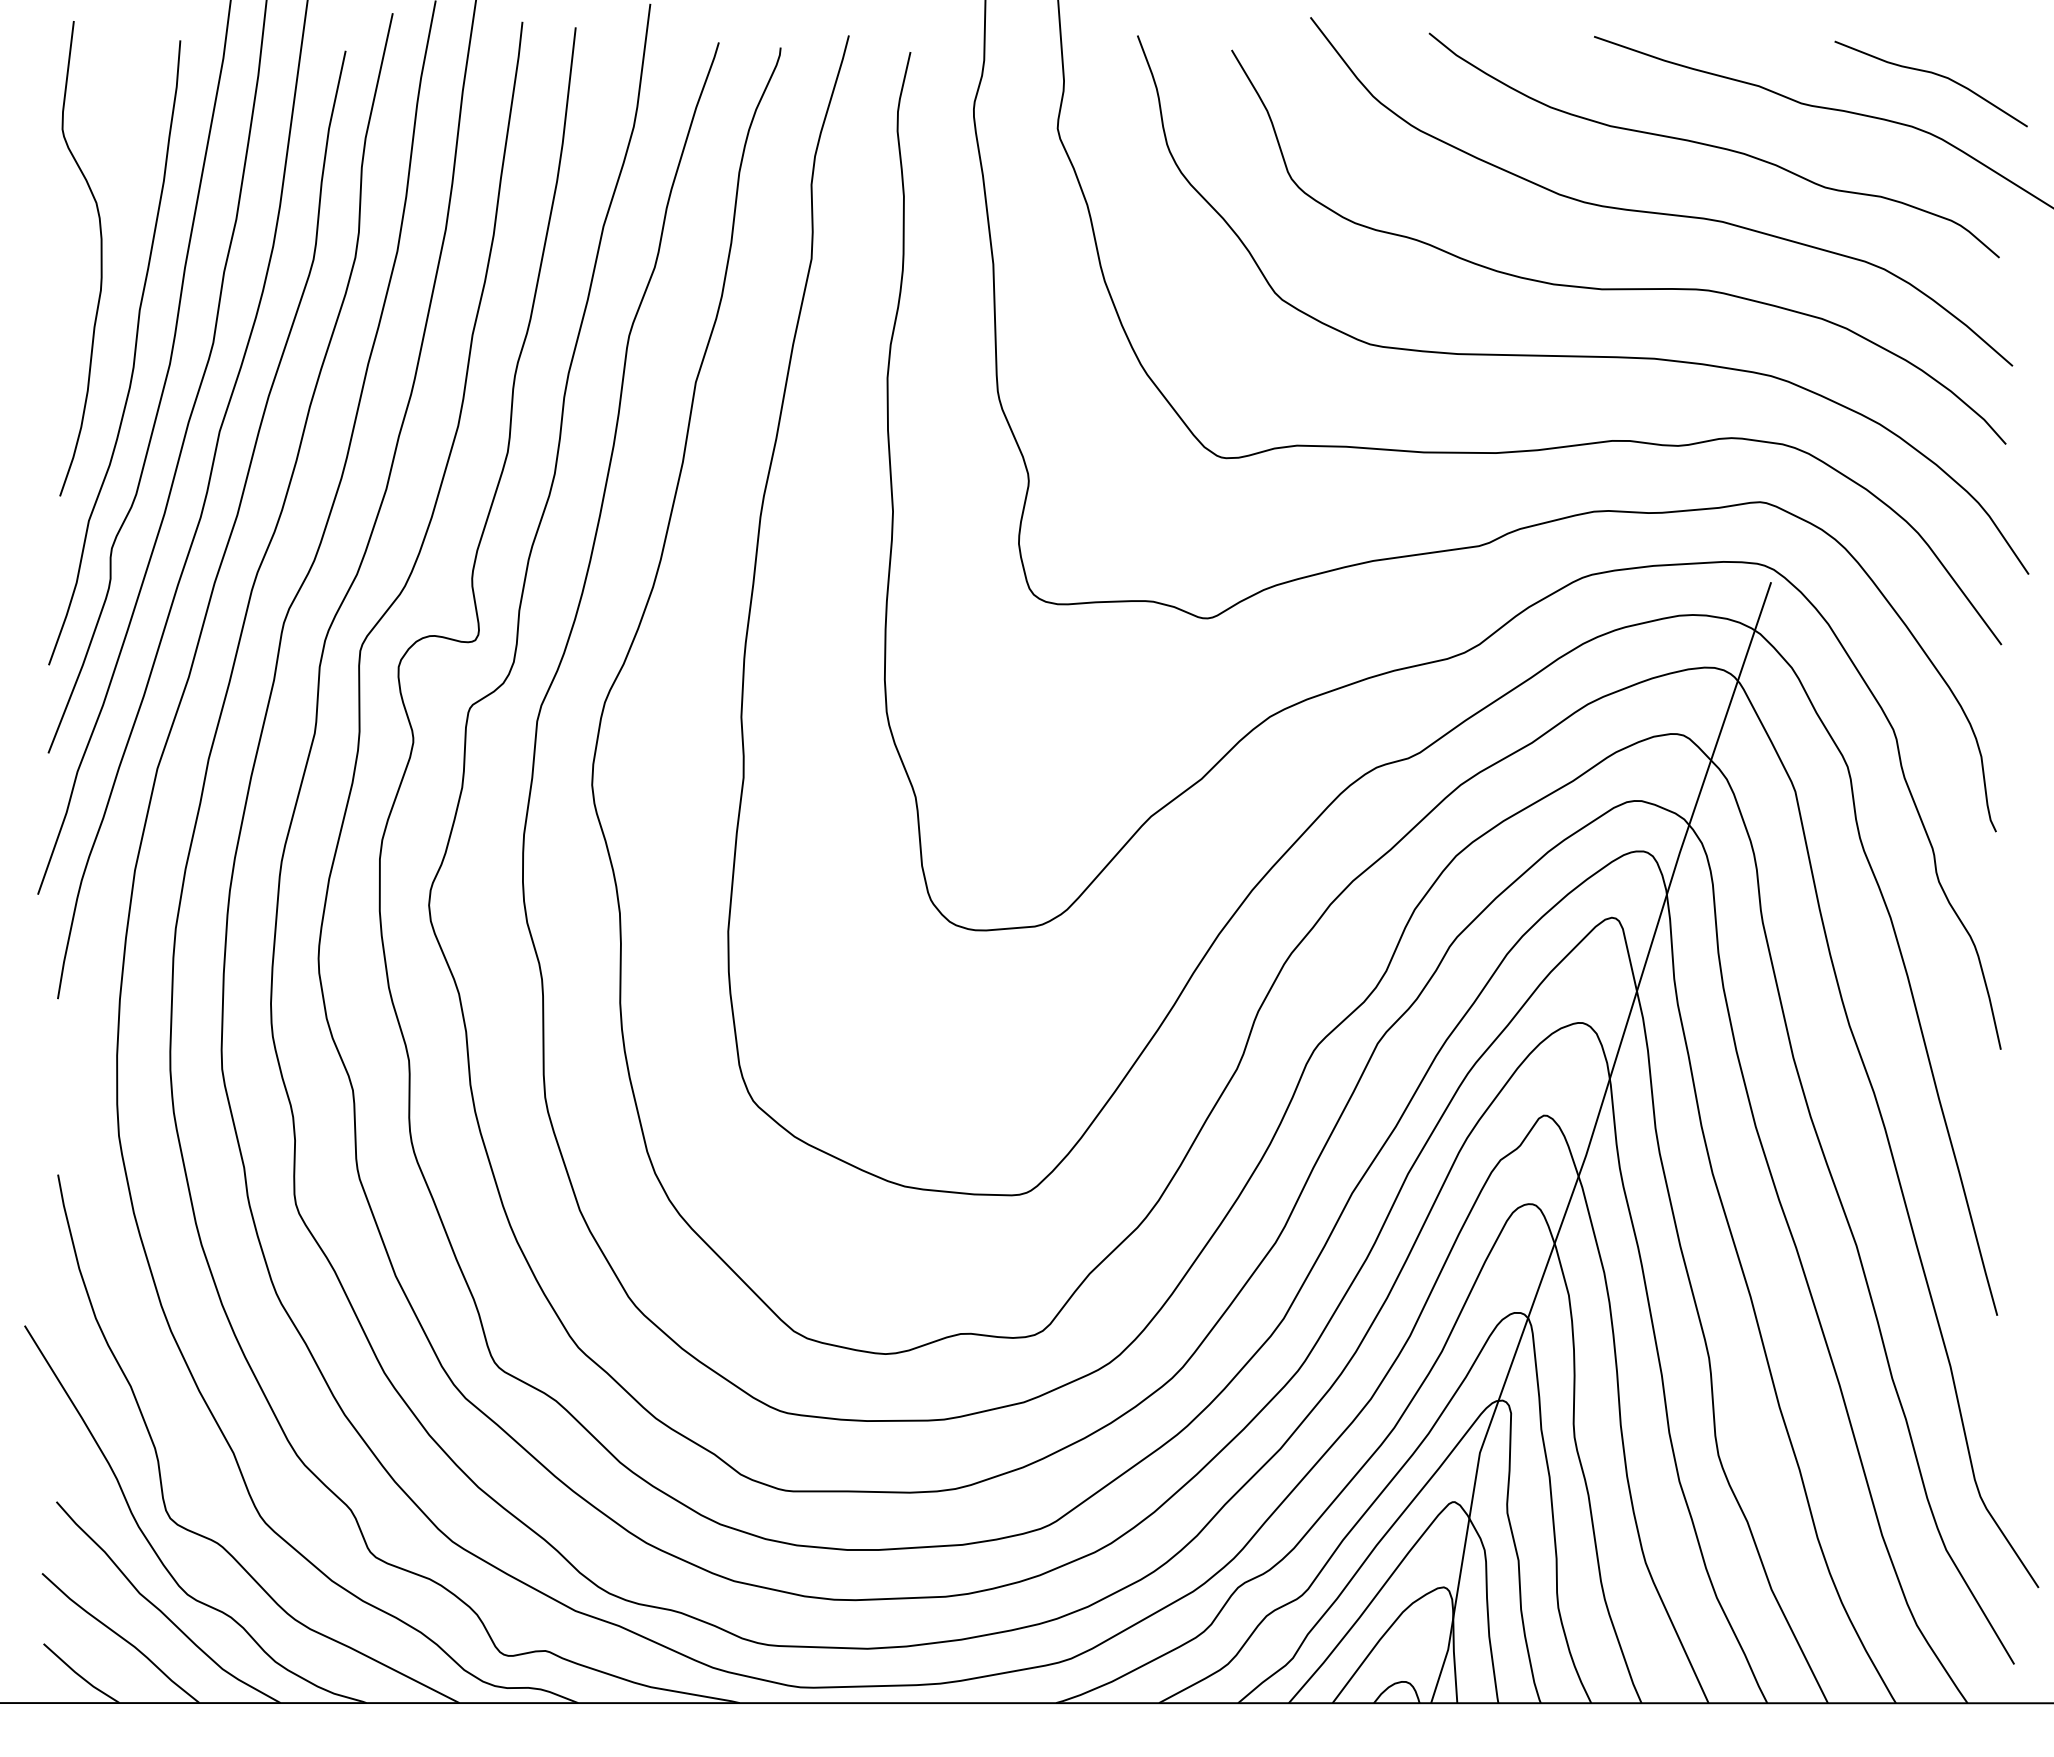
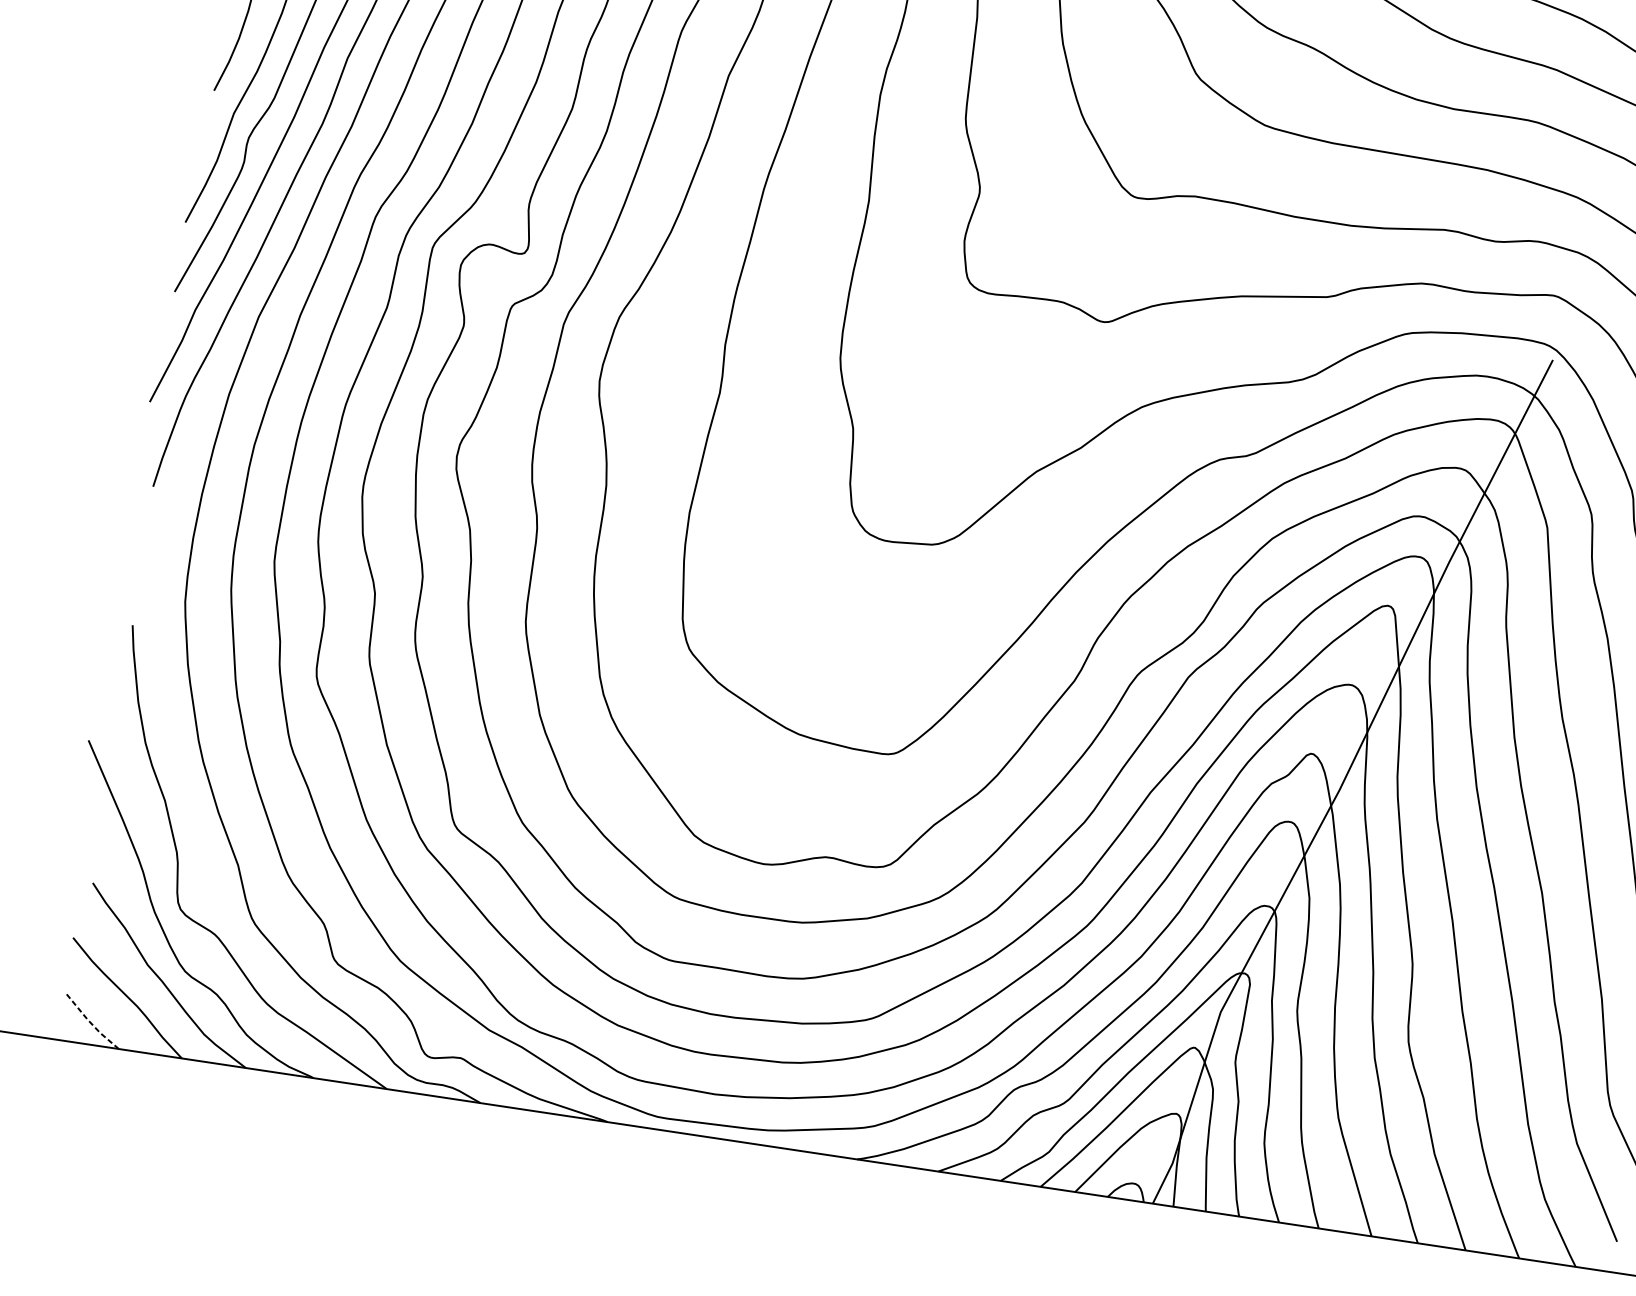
line: (79, 1675) -> (90, 1022), solid -> dashed

